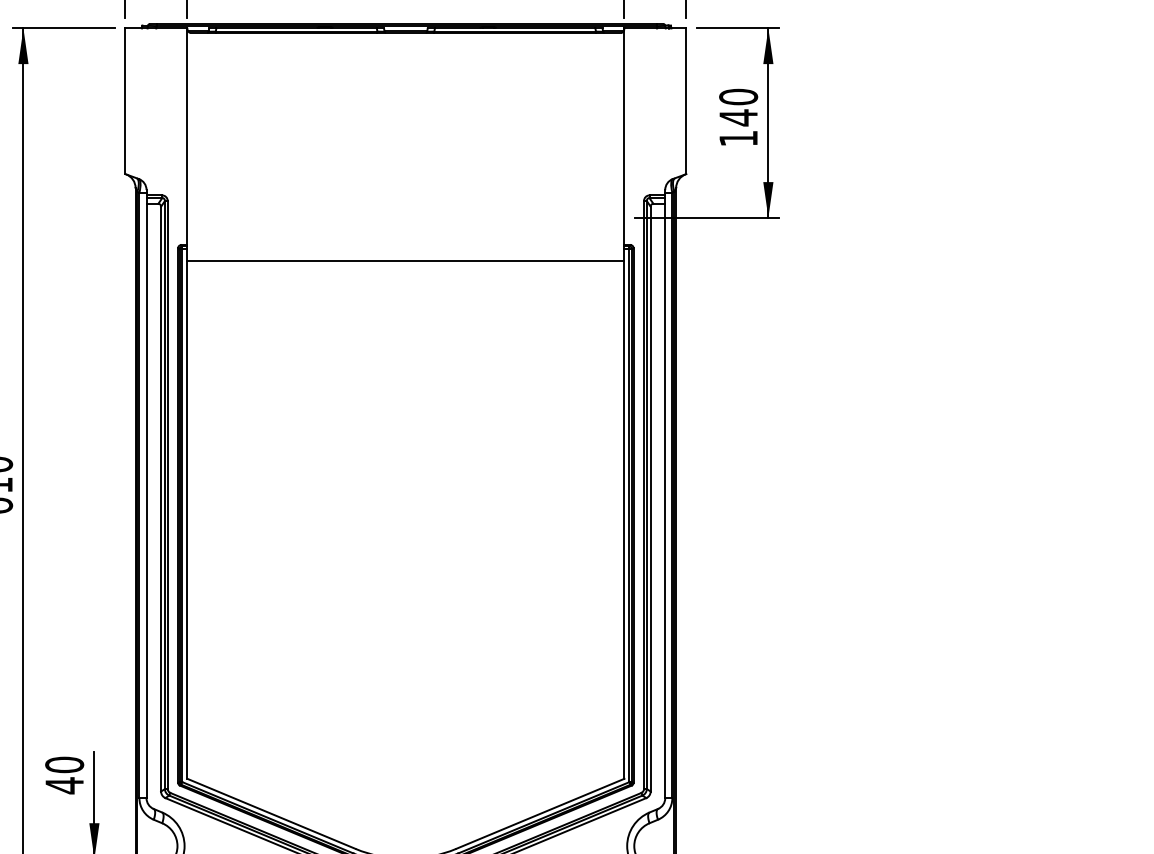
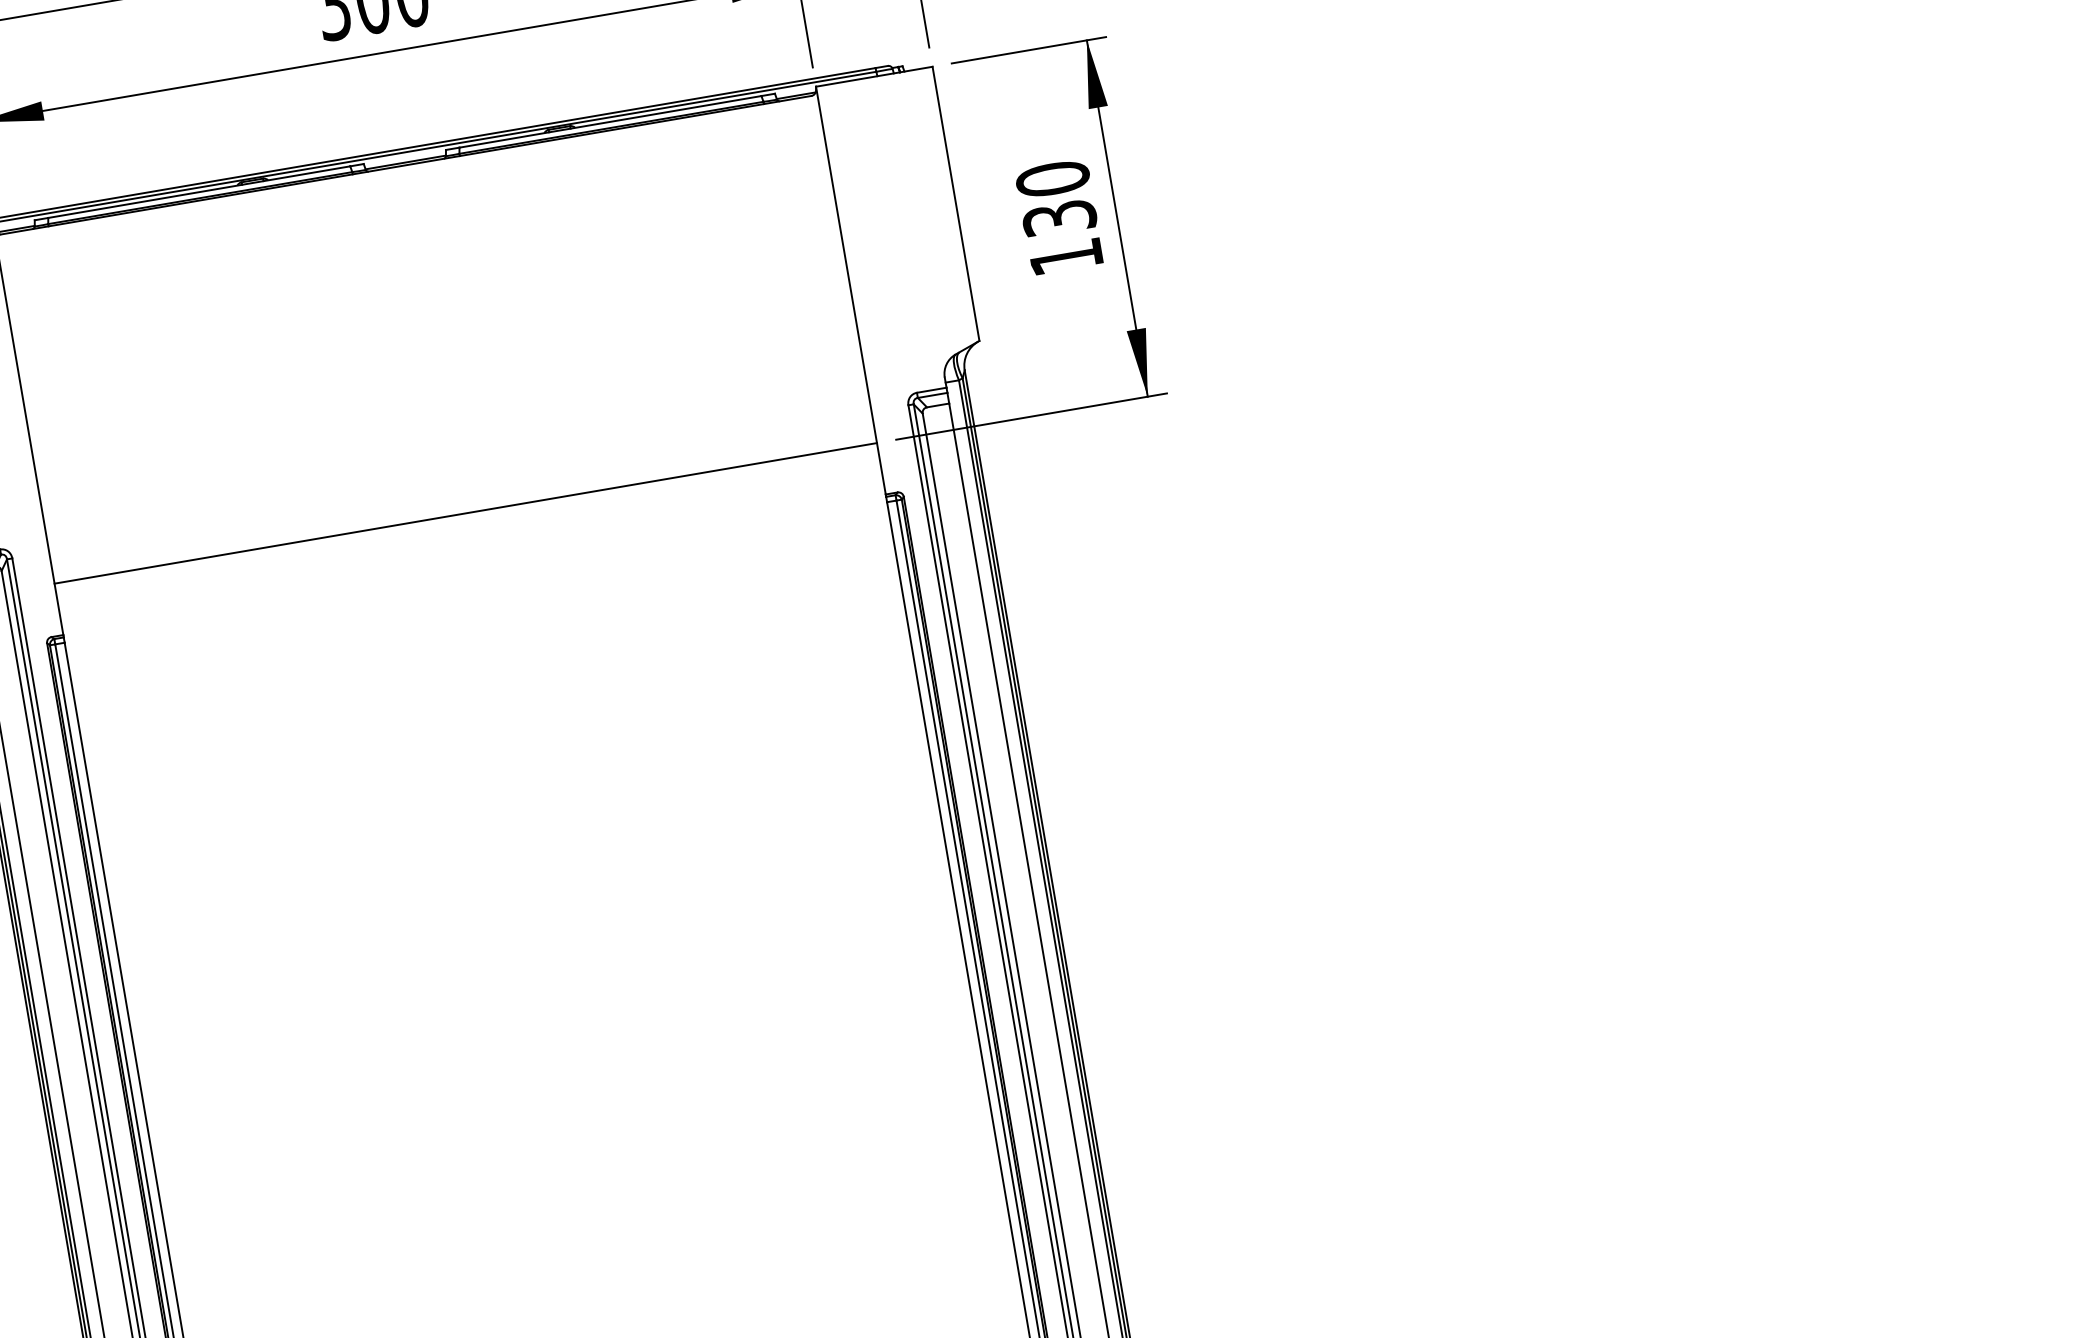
text: (738, 117) -> (1059, 217), 140 -> 130
line: (405, 260) -> (464, 512), moved

